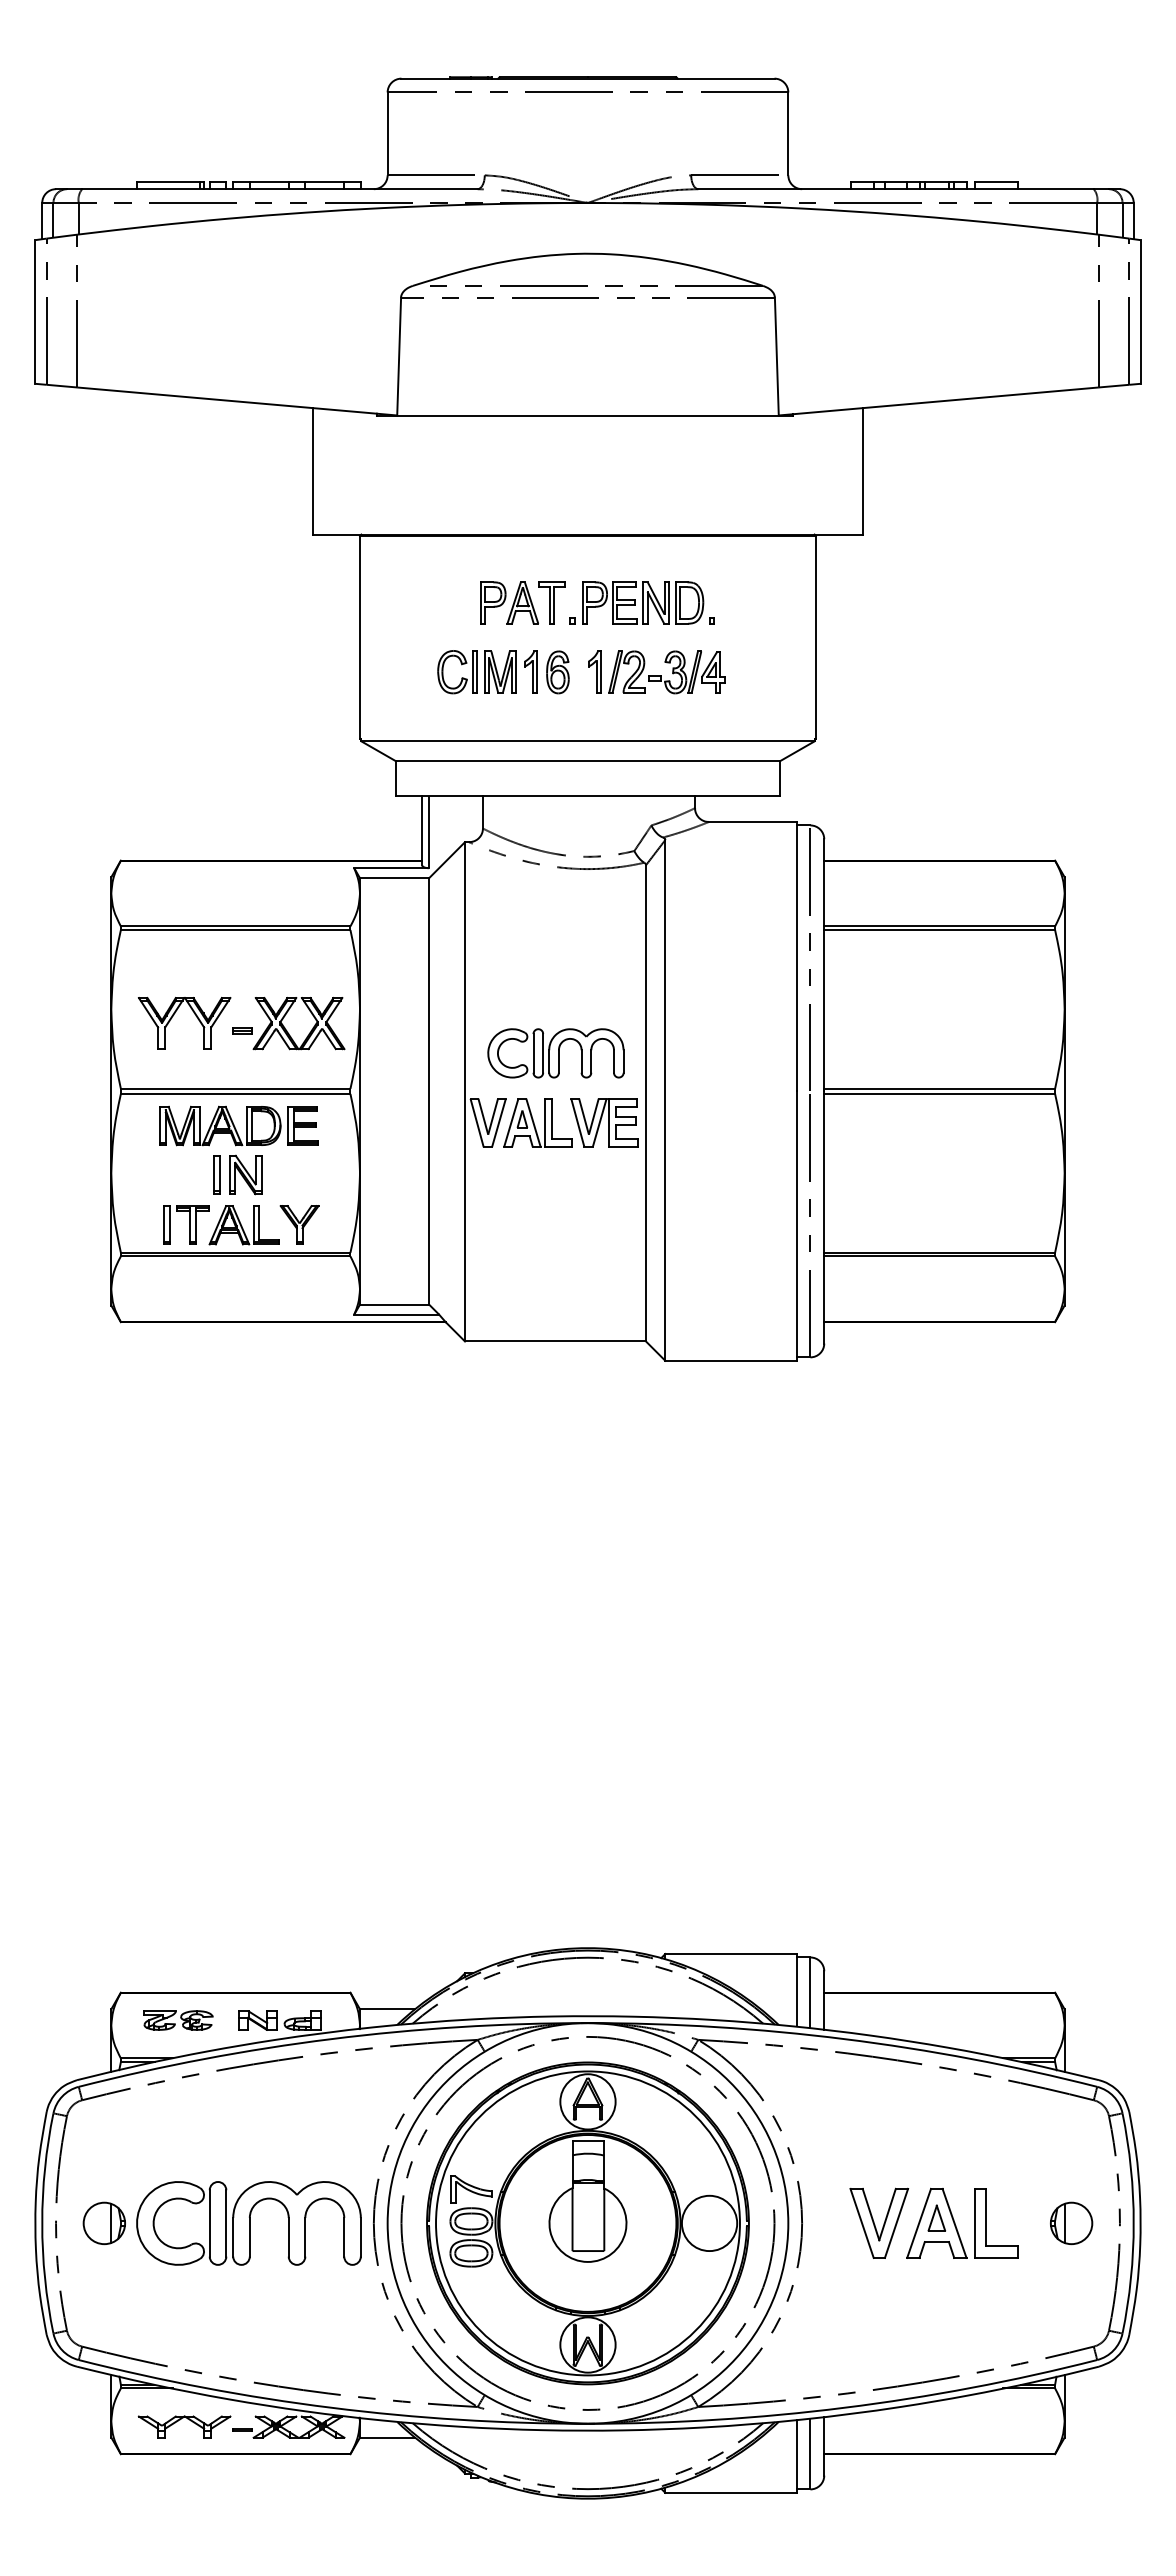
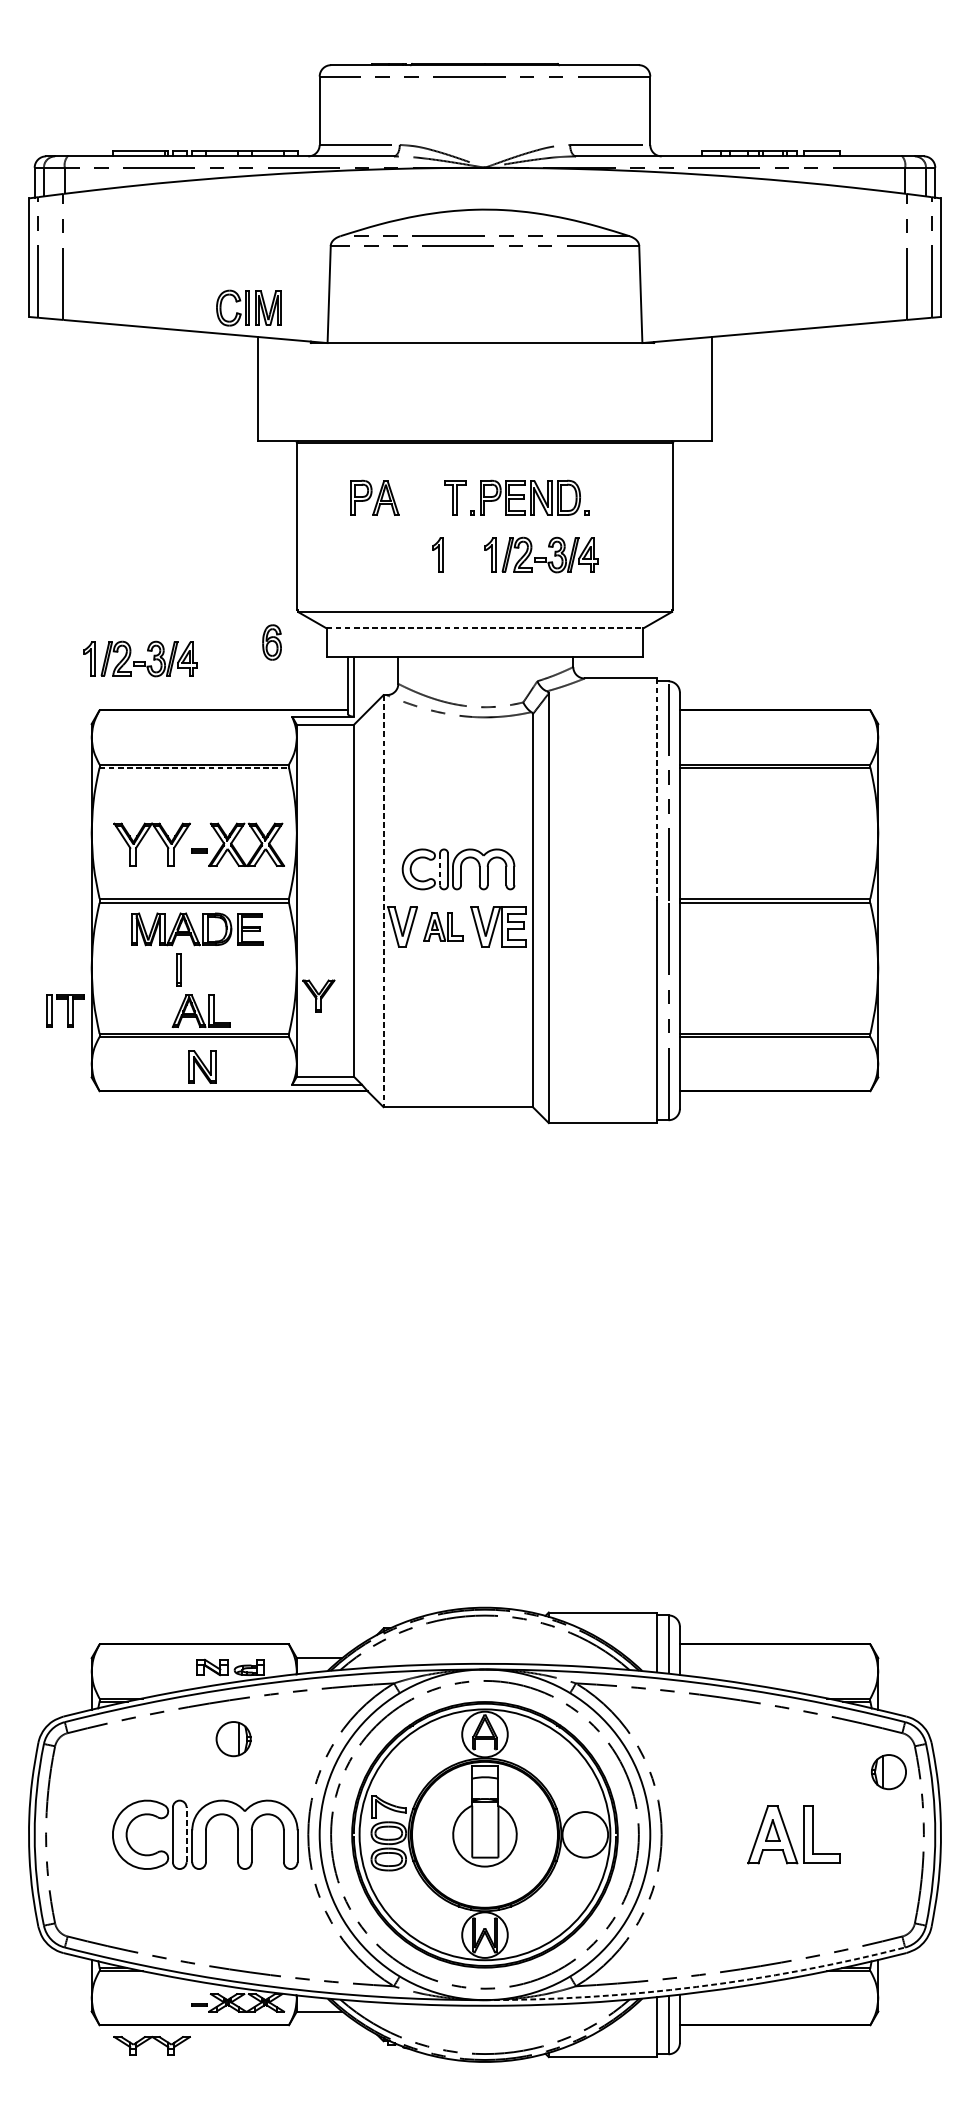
part: (509, 602) -> (374, 497), moved
part: (476, 672) -> (248, 308), moved
part: (557, 672) -> (271, 642), moved
line: (588, 761) -> (485, 628), solid -> dashed
part: (170, 798) -> (140, 659), added
line: (235, 930) -> (194, 768), solid -> dashed
line: (796, 956) -> (657, 789), solid -> dashed
line: (533, 1053) -> (440, 869), solid -> dashed
line: (465, 1091) -> (383, 900), solid -> dashed
part: (537, 1122) -> (443, 926), size x0.7
part: (245, 1174) -> (202, 1066), moved
part: (186, 1224) -> (65, 1010), moved
part: (299, 1224) -> (318, 995), moved
part: (178, 2020) -> (147, 1667), removed
line: (226, 2222) -> (186, 1834), solid -> dashed
part: (879, 2222) -> (725, 1834), removed
part: (103, 2223) -> (232, 1739), moved
part: (1071, 2223) -> (888, 1772), moved
arc: (844, 2407) -> (696, 1986), solid -> dashed
part: (180, 2420) -> (148, 2040), moved

